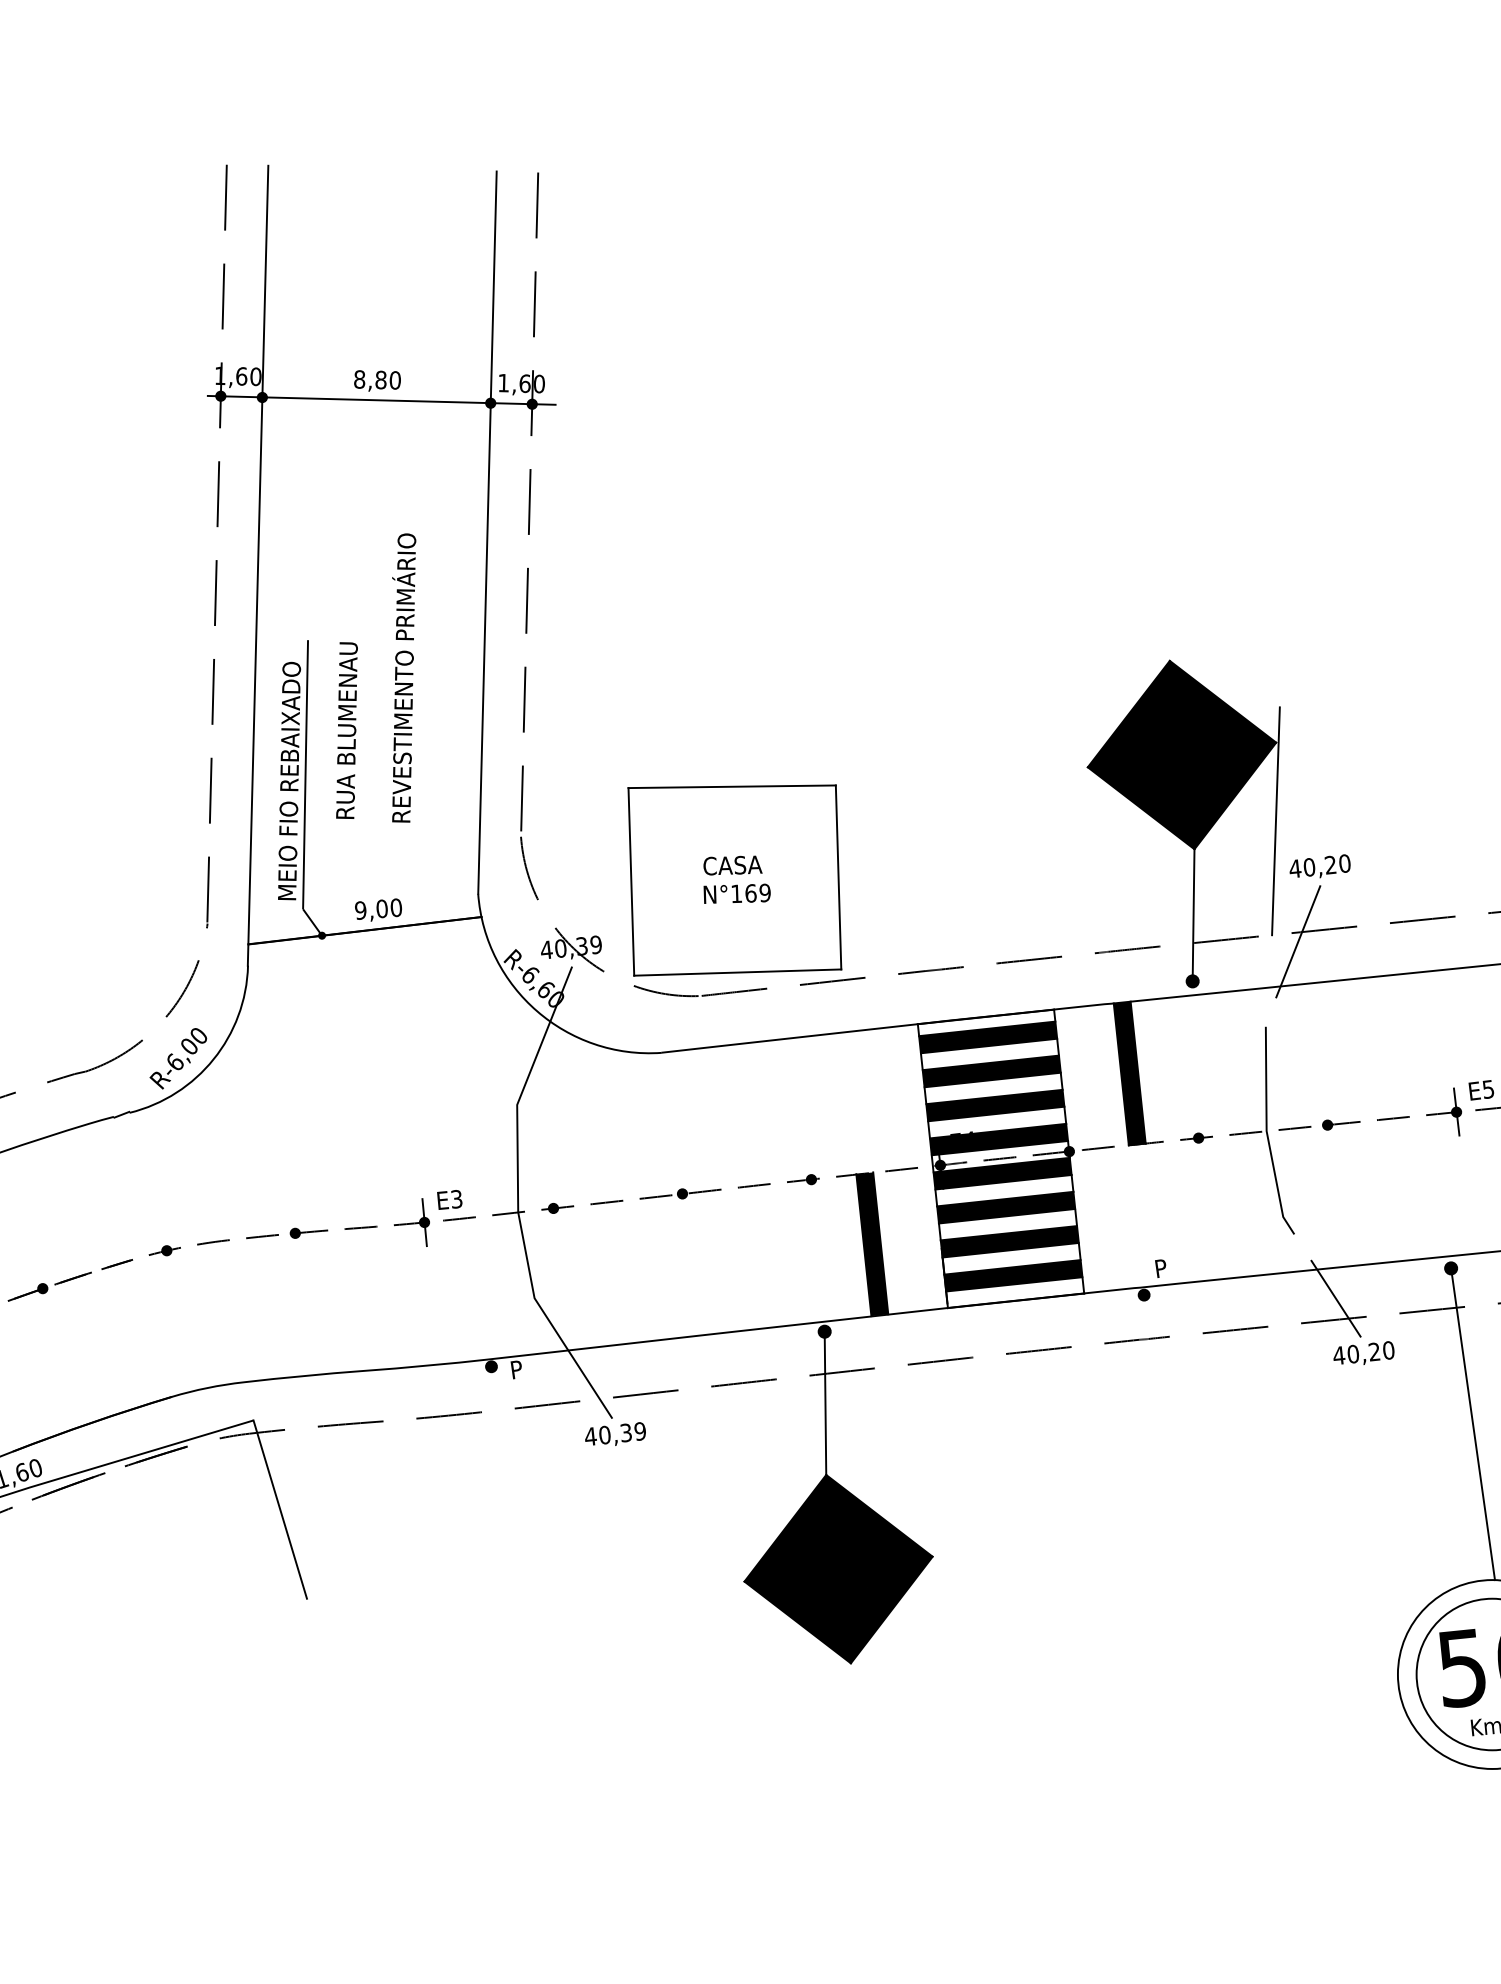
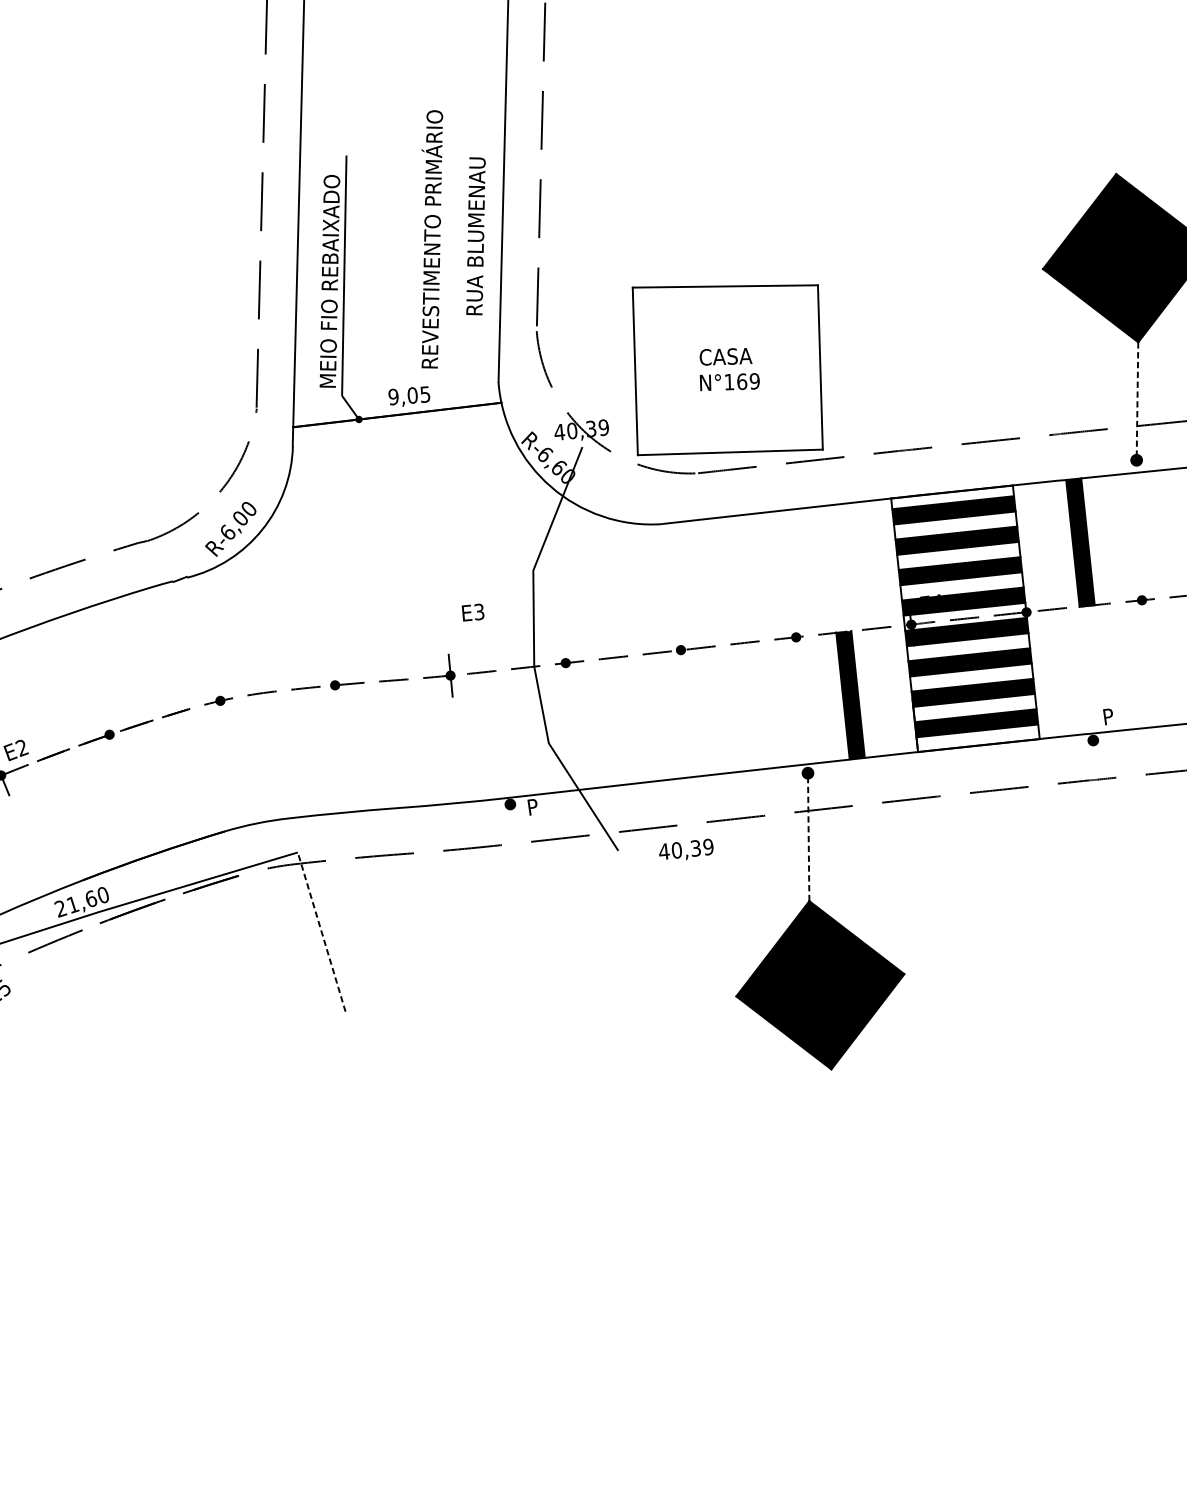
text: (404, 677) -> (432, 238), moved
text: (346, 730) -> (475, 236), moved
text: (396, 907) -> (425, 394), 9,00 -> 9,05
line: (1193, 915) -> (1137, 401), solid -> dashed
text: (449, 1199) -> (472, 612), moved
line: (825, 1403) -> (808, 837), solid -> dashed
text: (615, 1433) -> (686, 848), moved
line: (280, 1509) -> (321, 932), solid -> dashed

